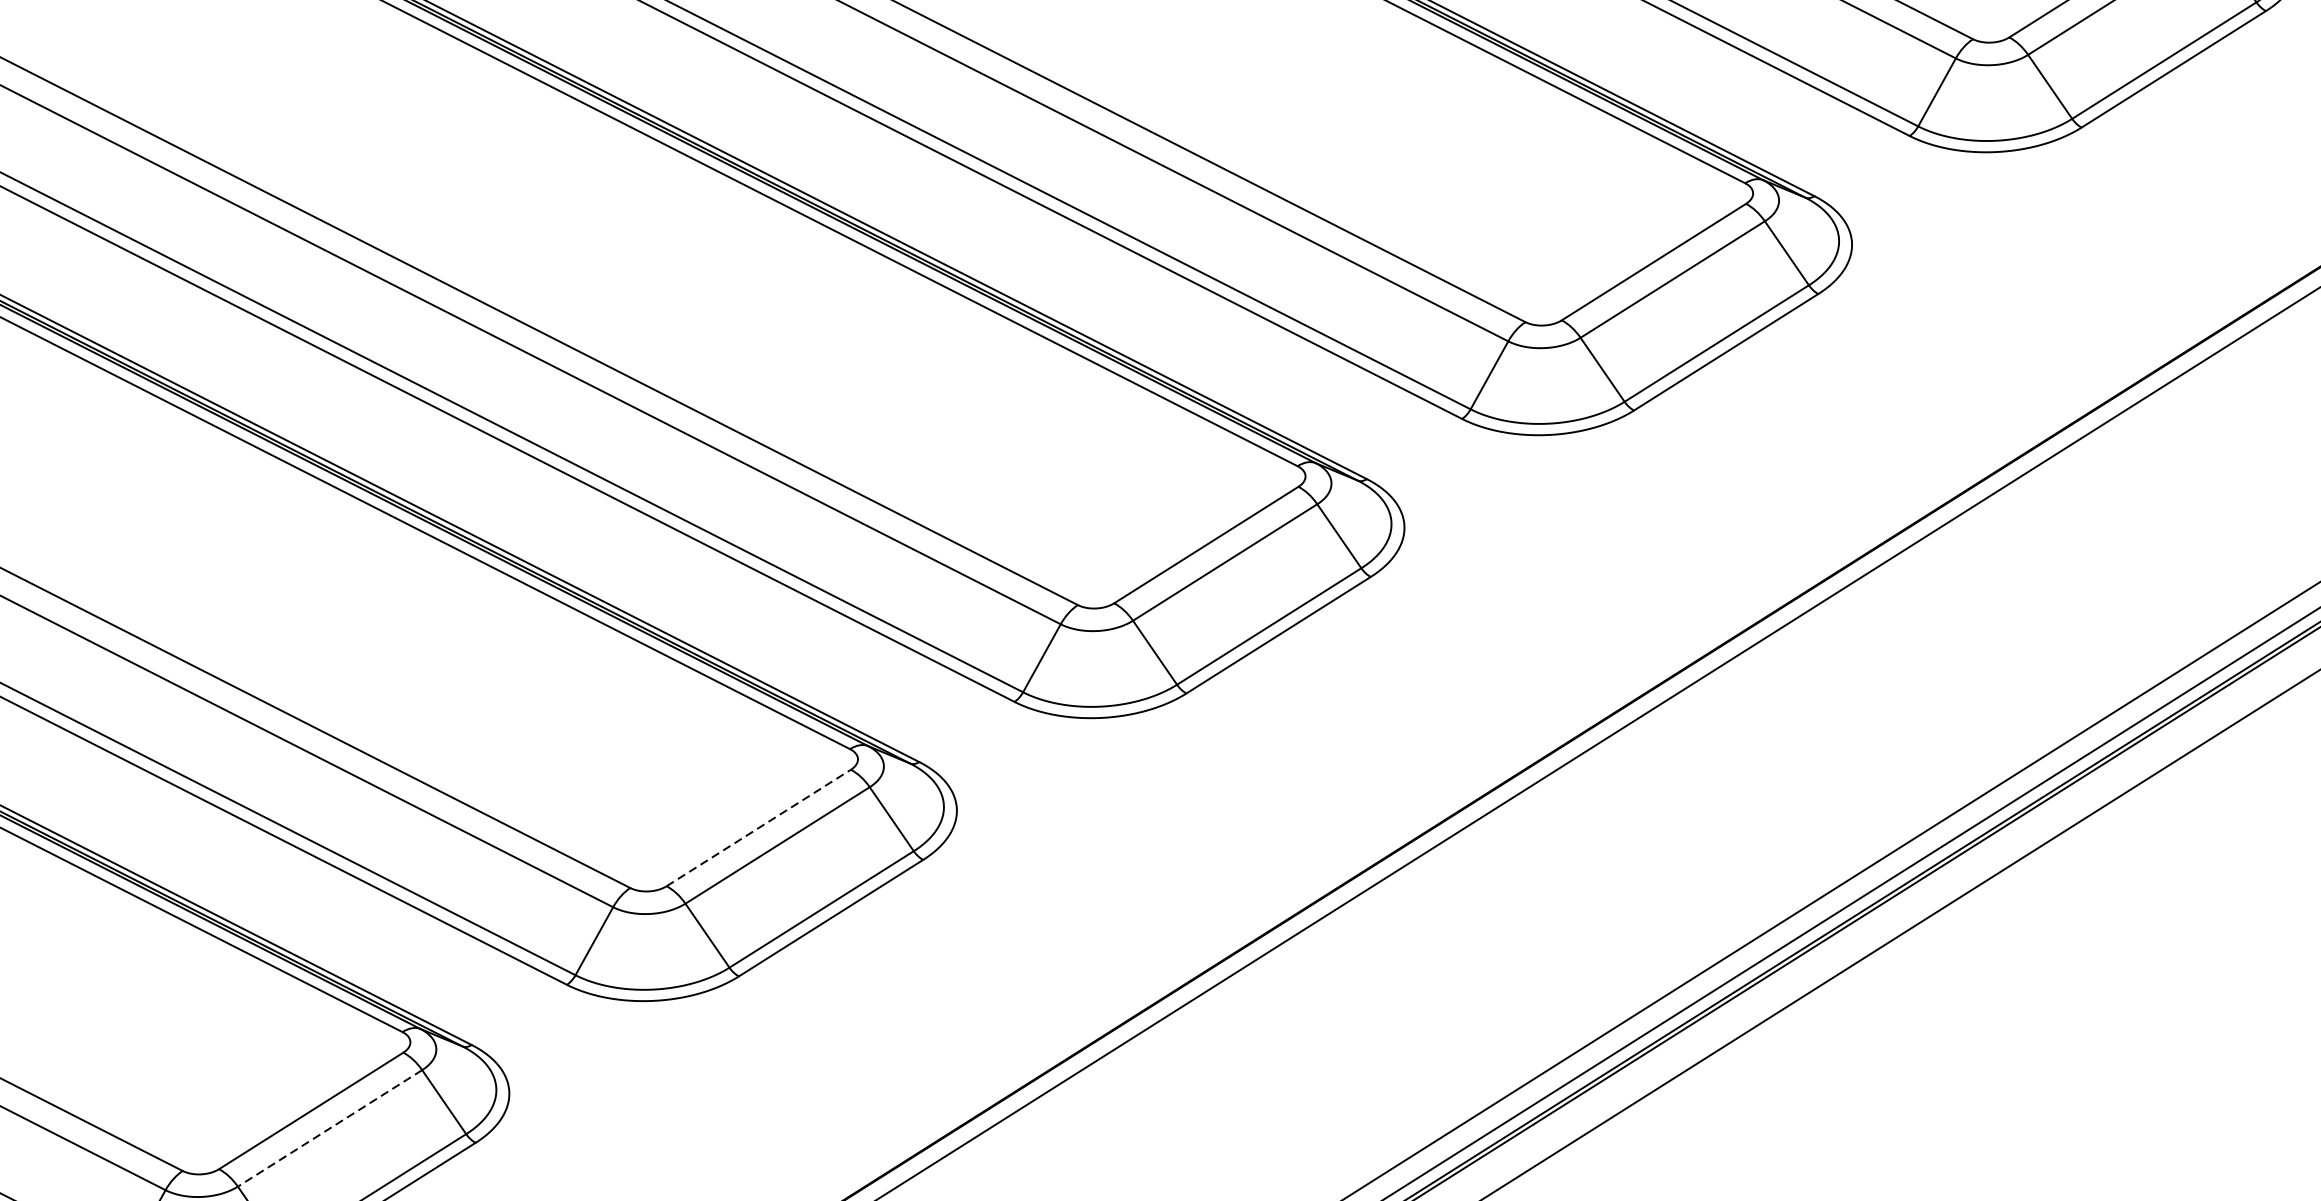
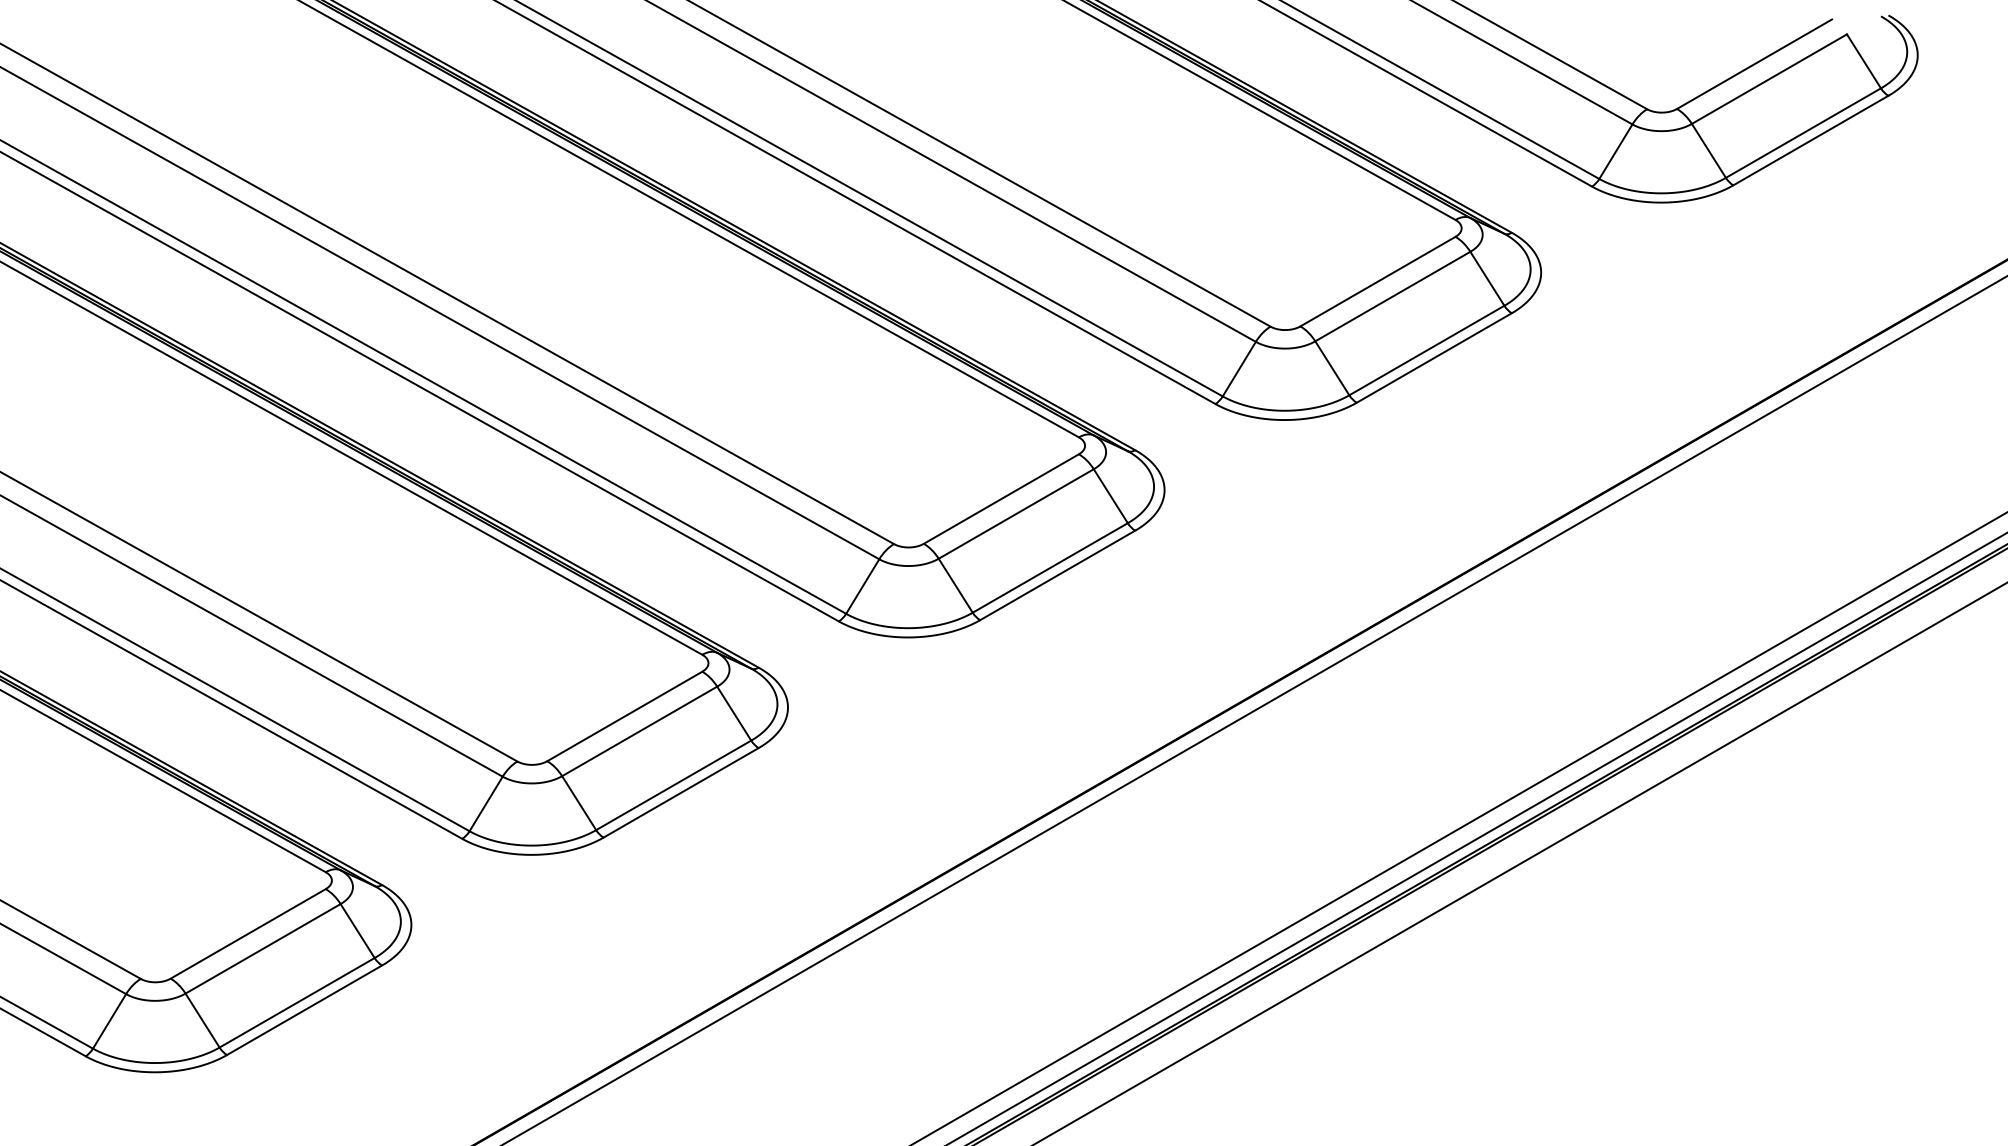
line: (758, 828) -> (624, 716), dashed -> solid
line: (330, 1127) -> (263, 948), dashed -> solid

